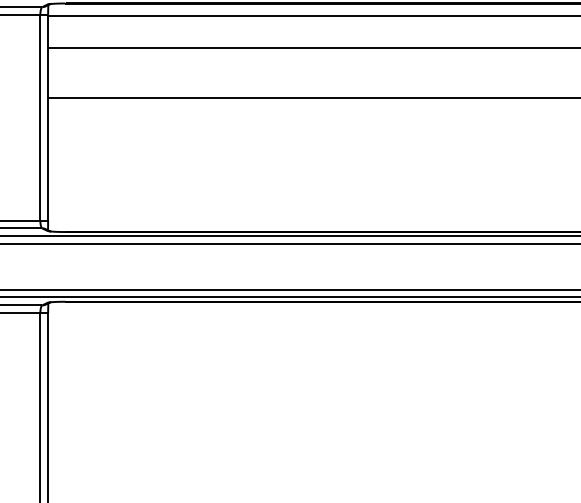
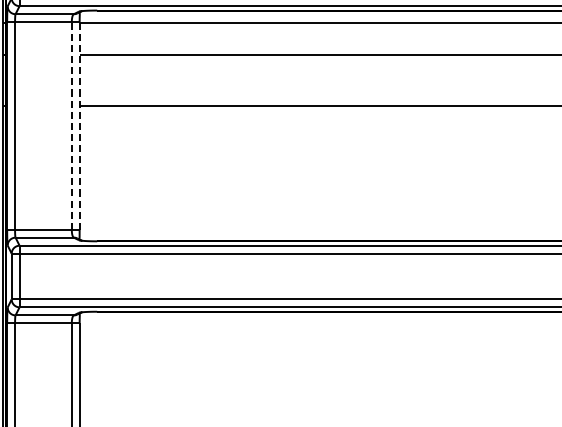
line: (40, 117) -> (71, 125), solid -> dashed
line: (48, 117) -> (80, 125), solid -> dashed

